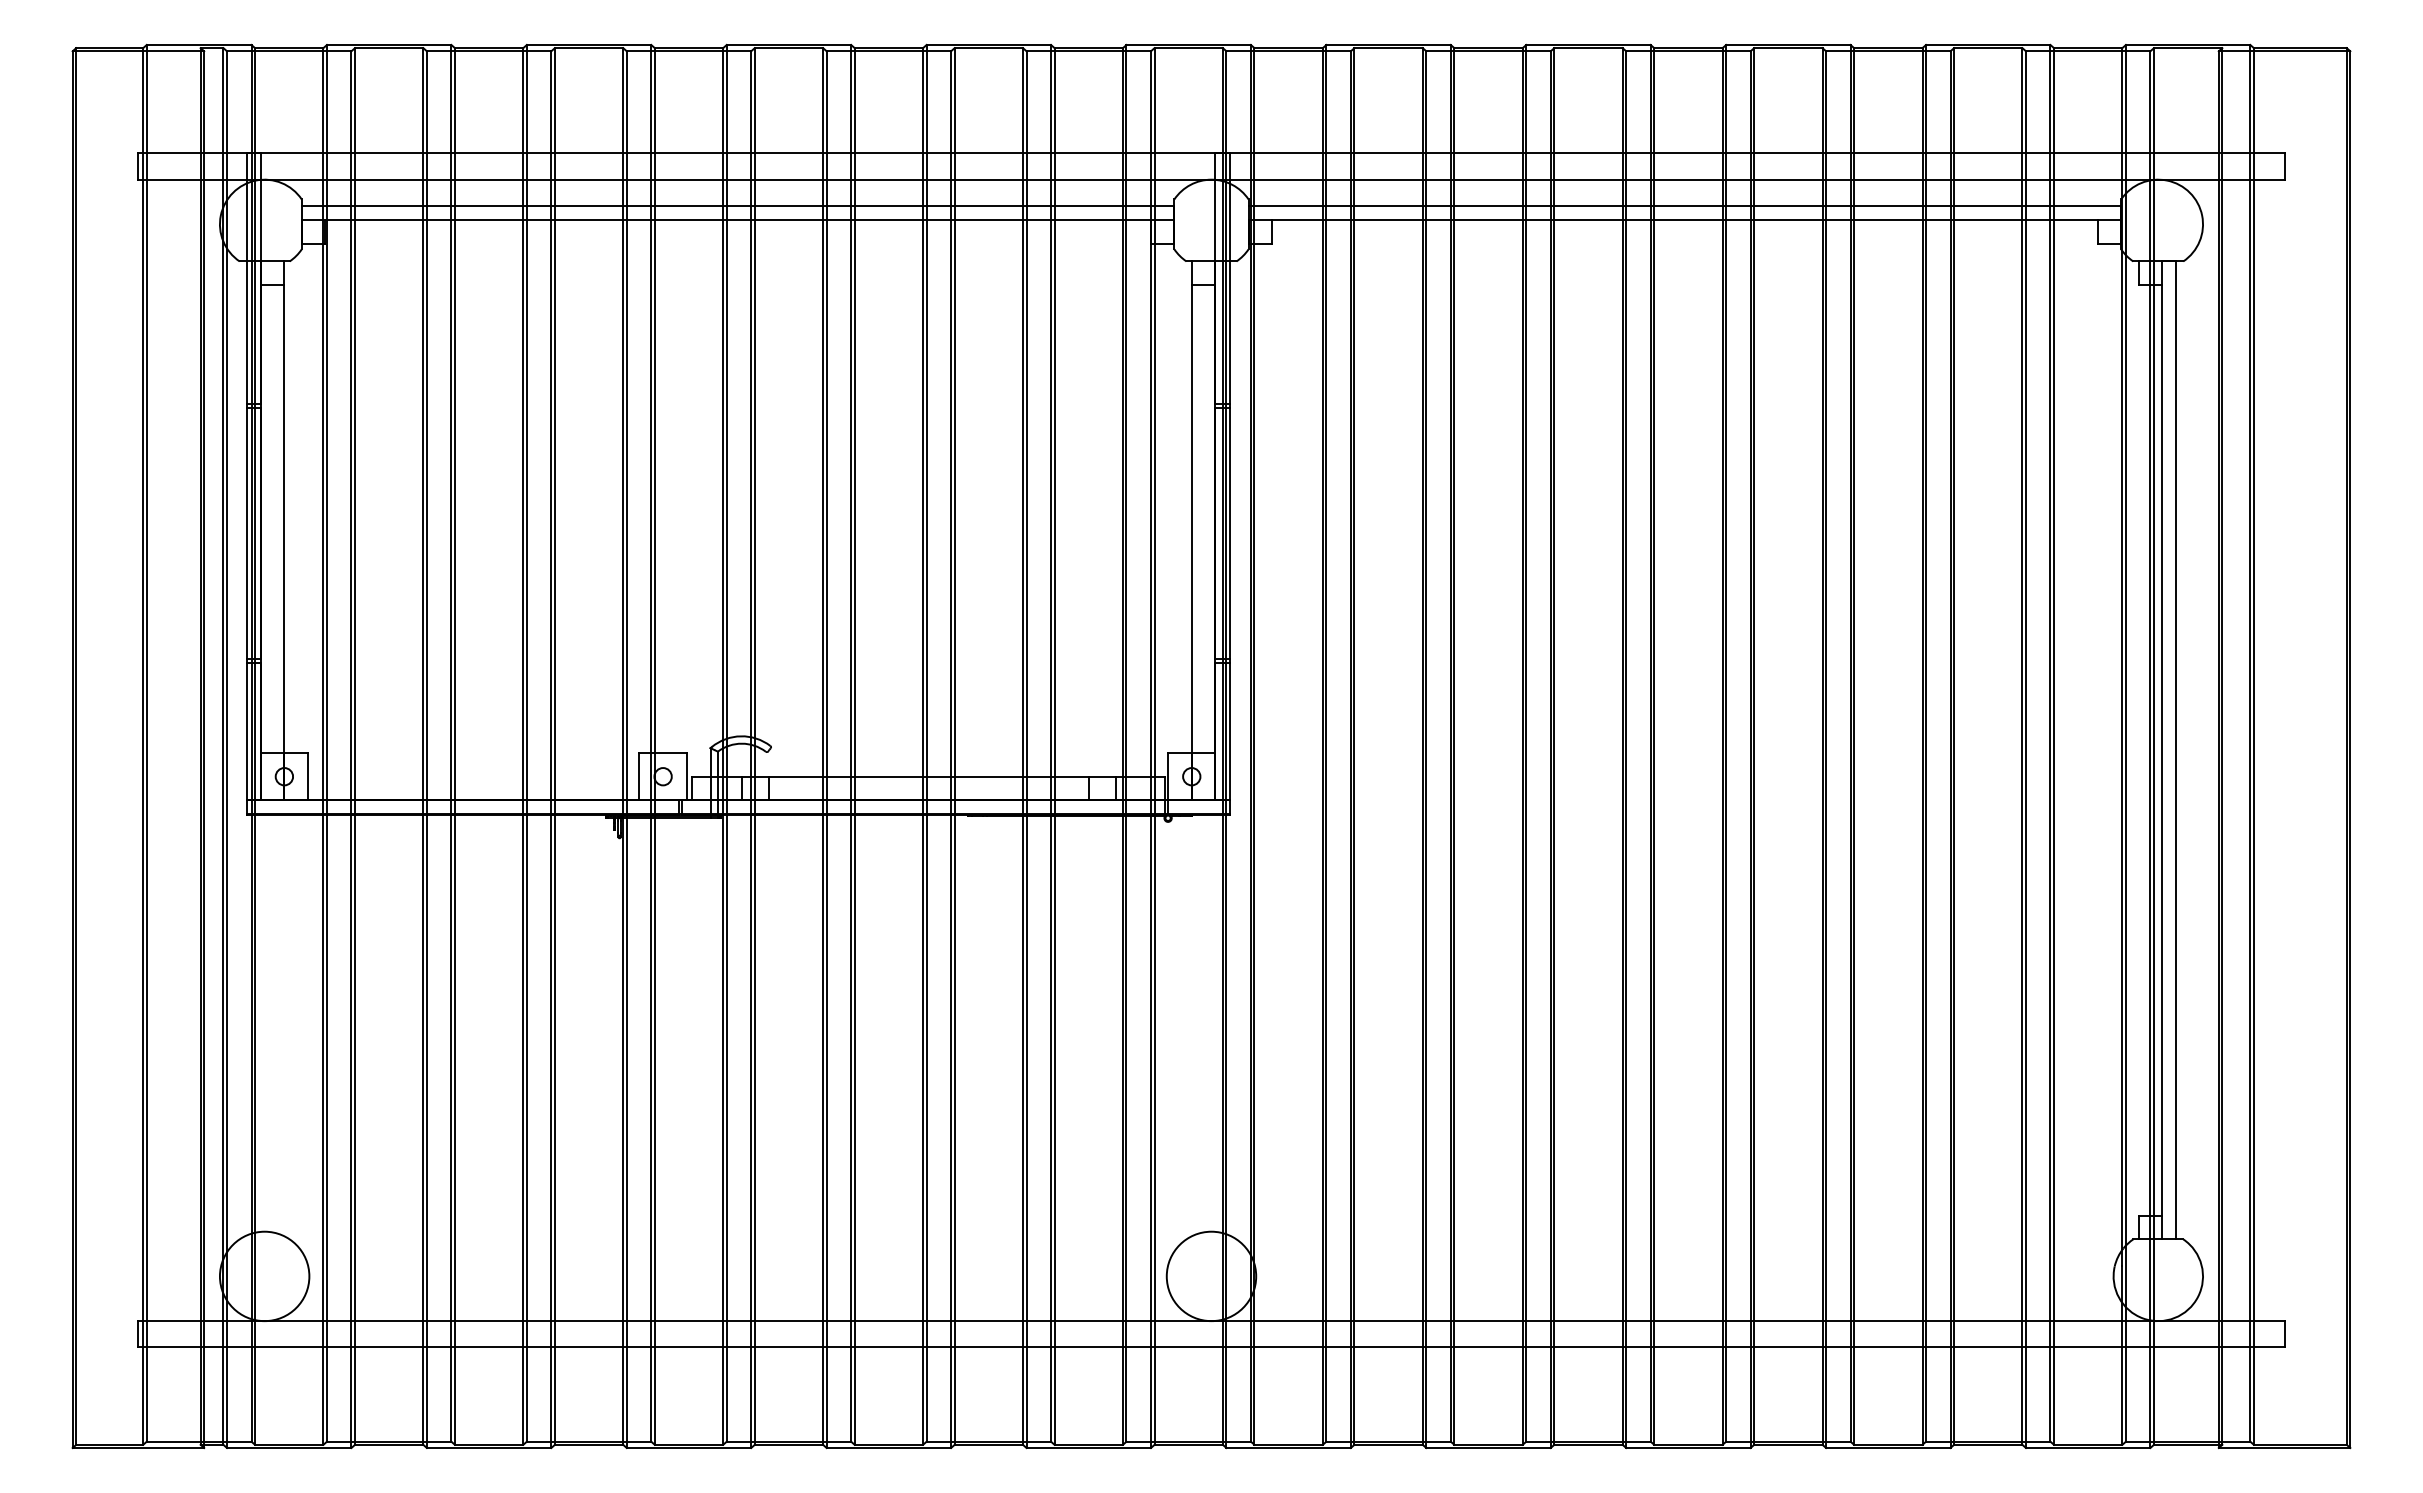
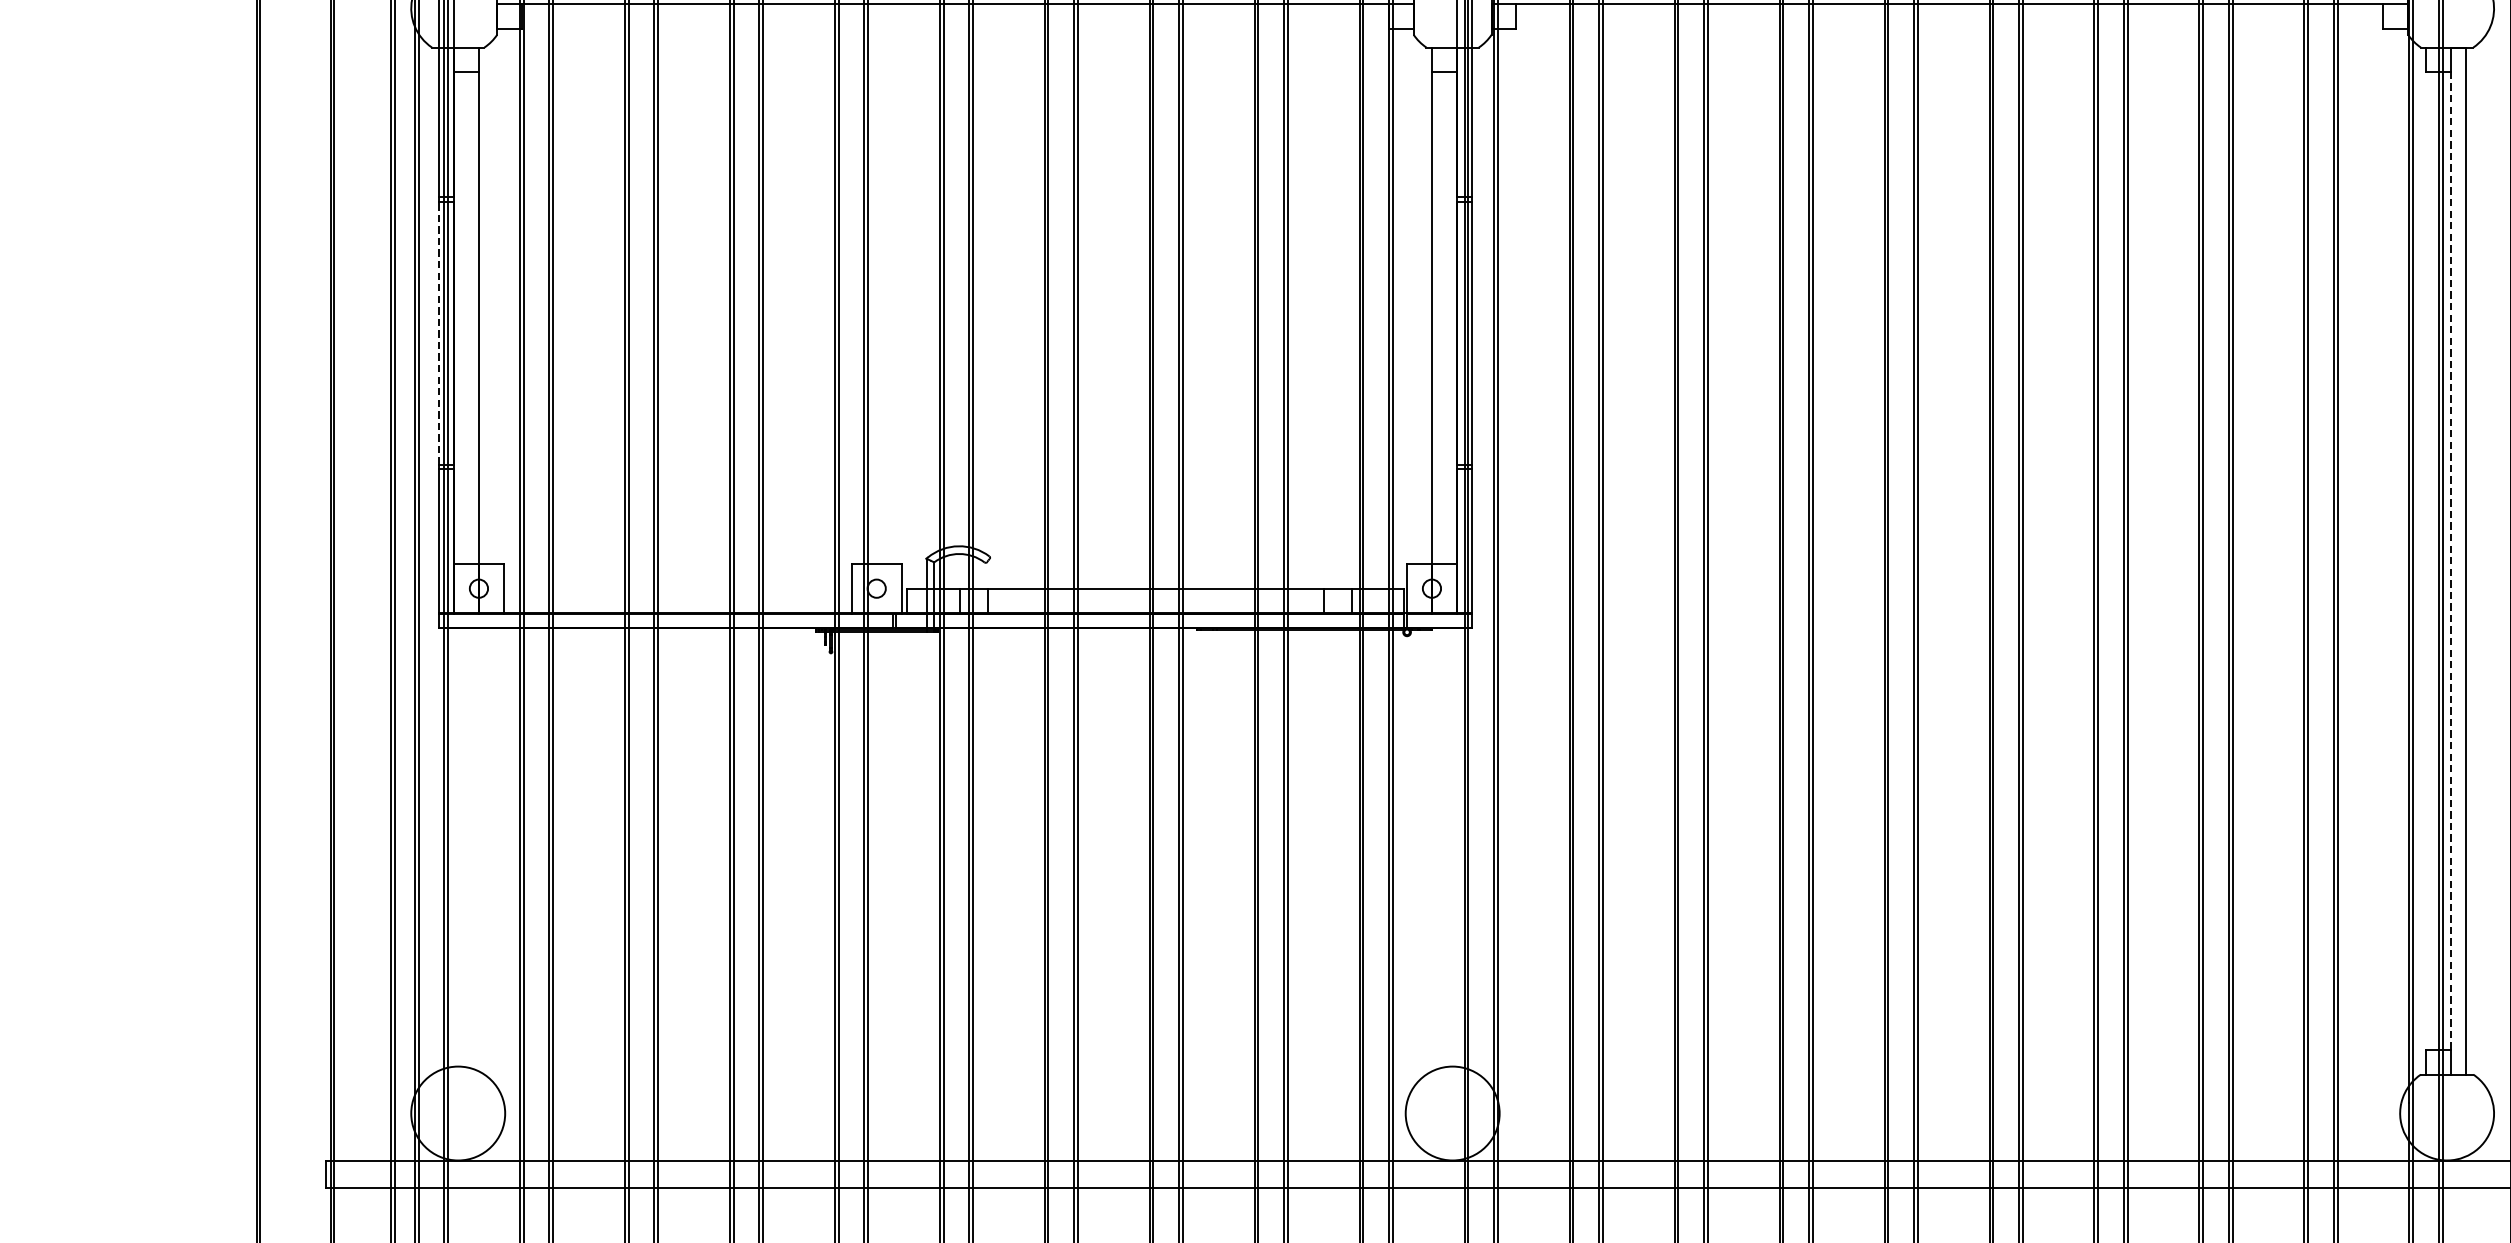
line: (246, 532) -> (439, 332), solid -> dashed
line: (2162, 749) -> (2451, 560), solid -> dashed

